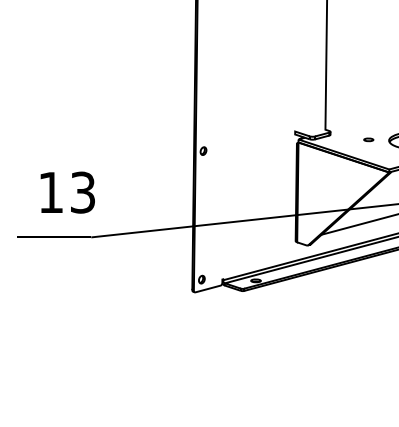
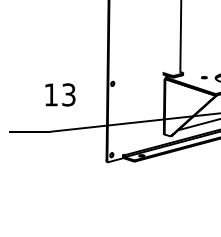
text: (67, 191) -> (60, 94), moved

